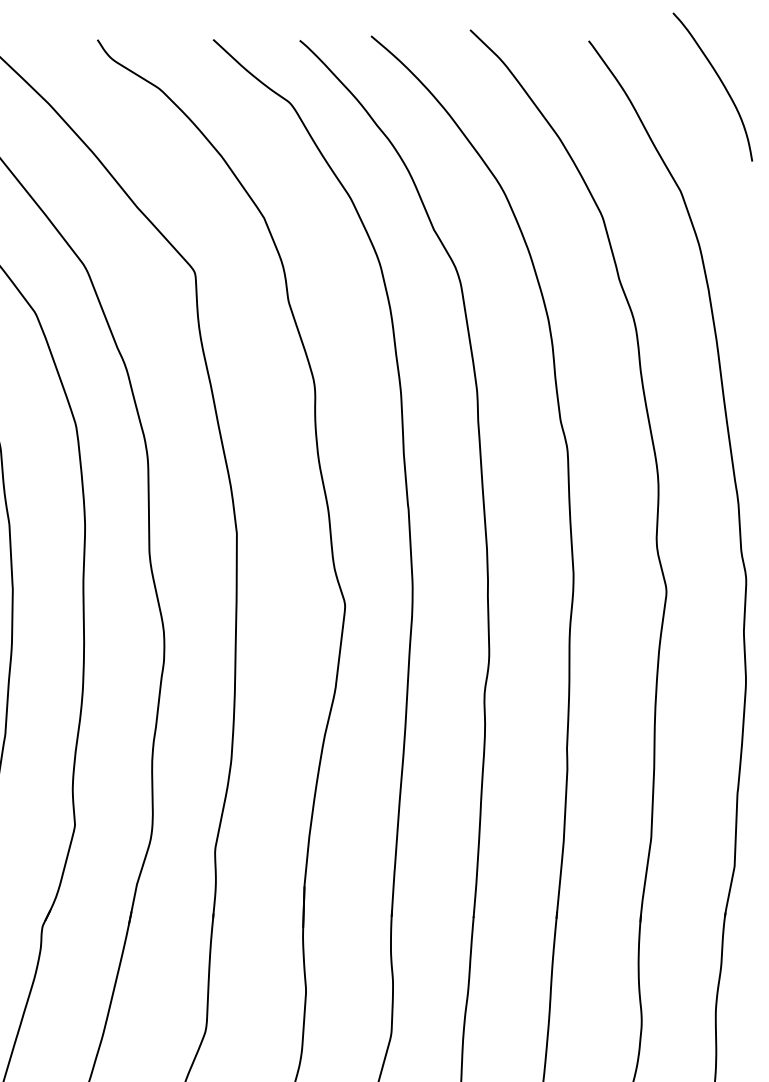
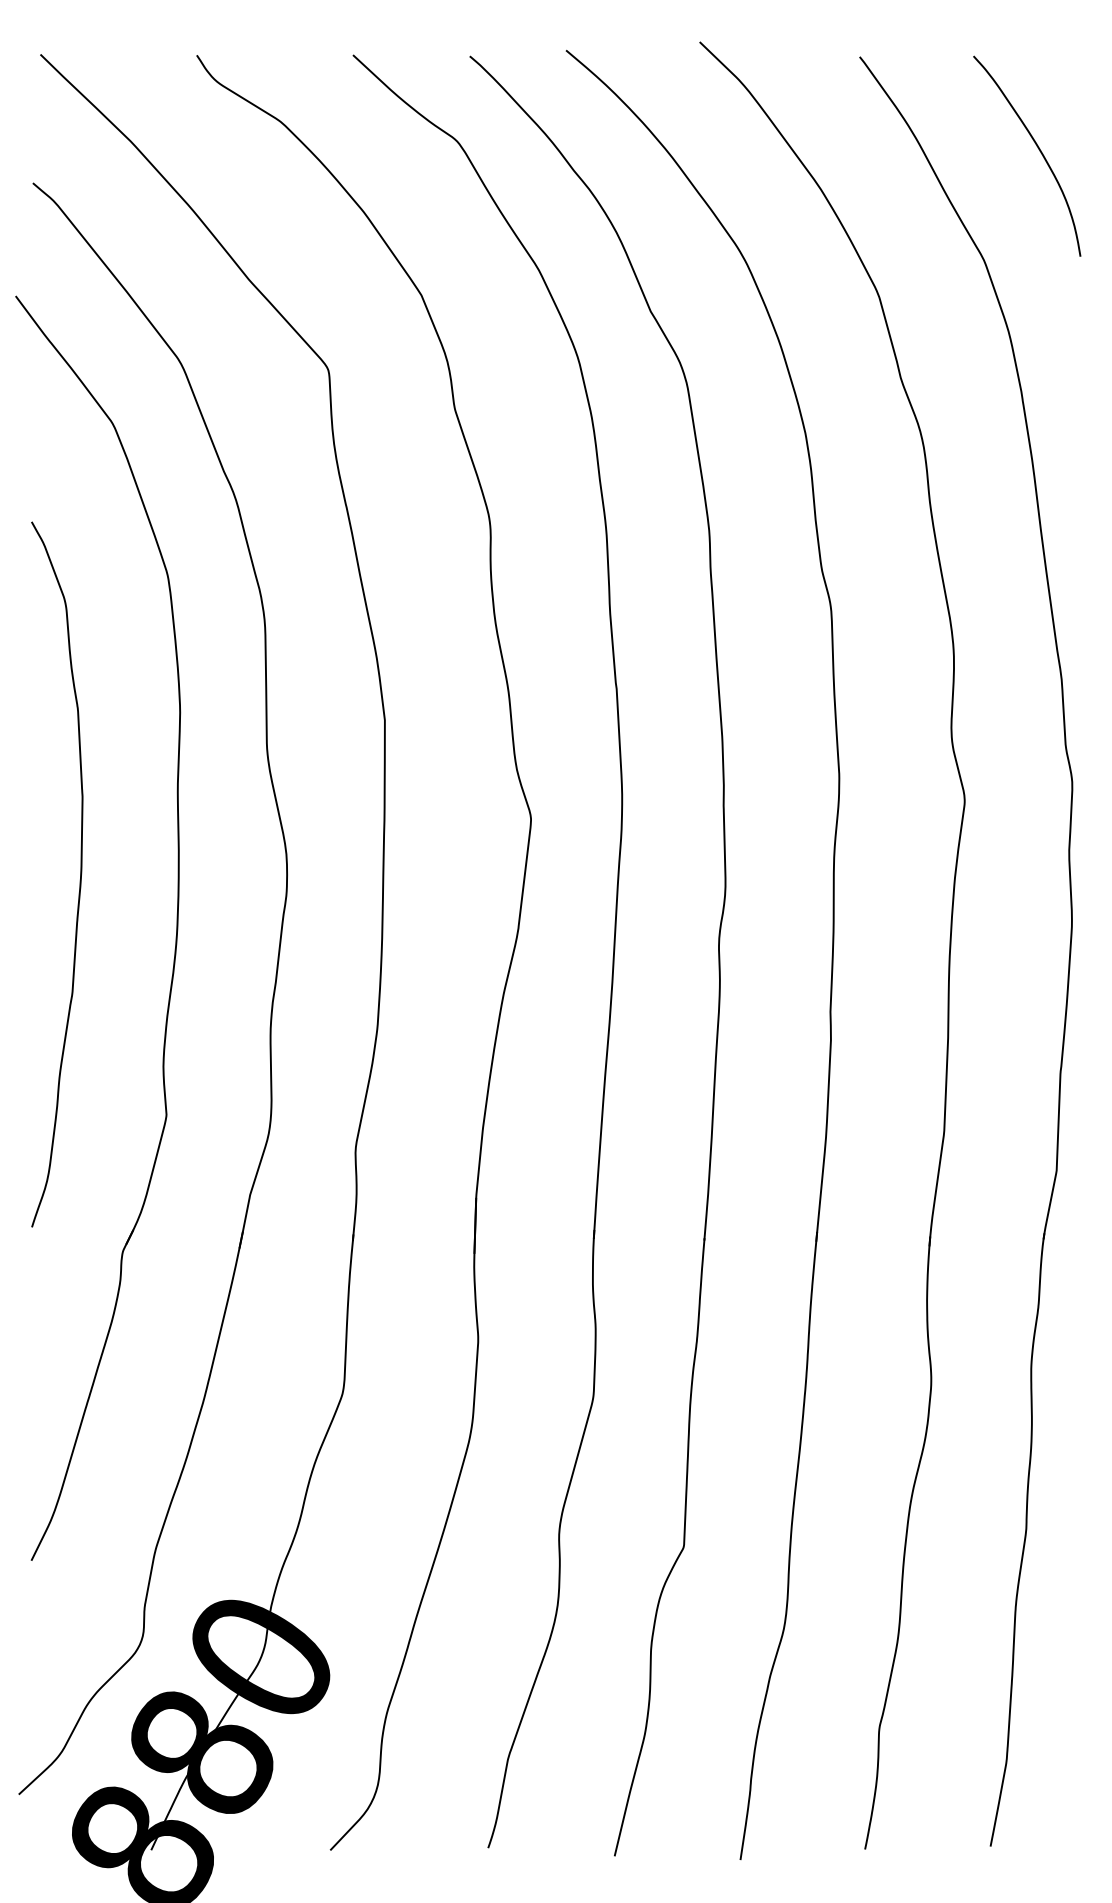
curve: (720, 81) -> (1037, 148), moved

